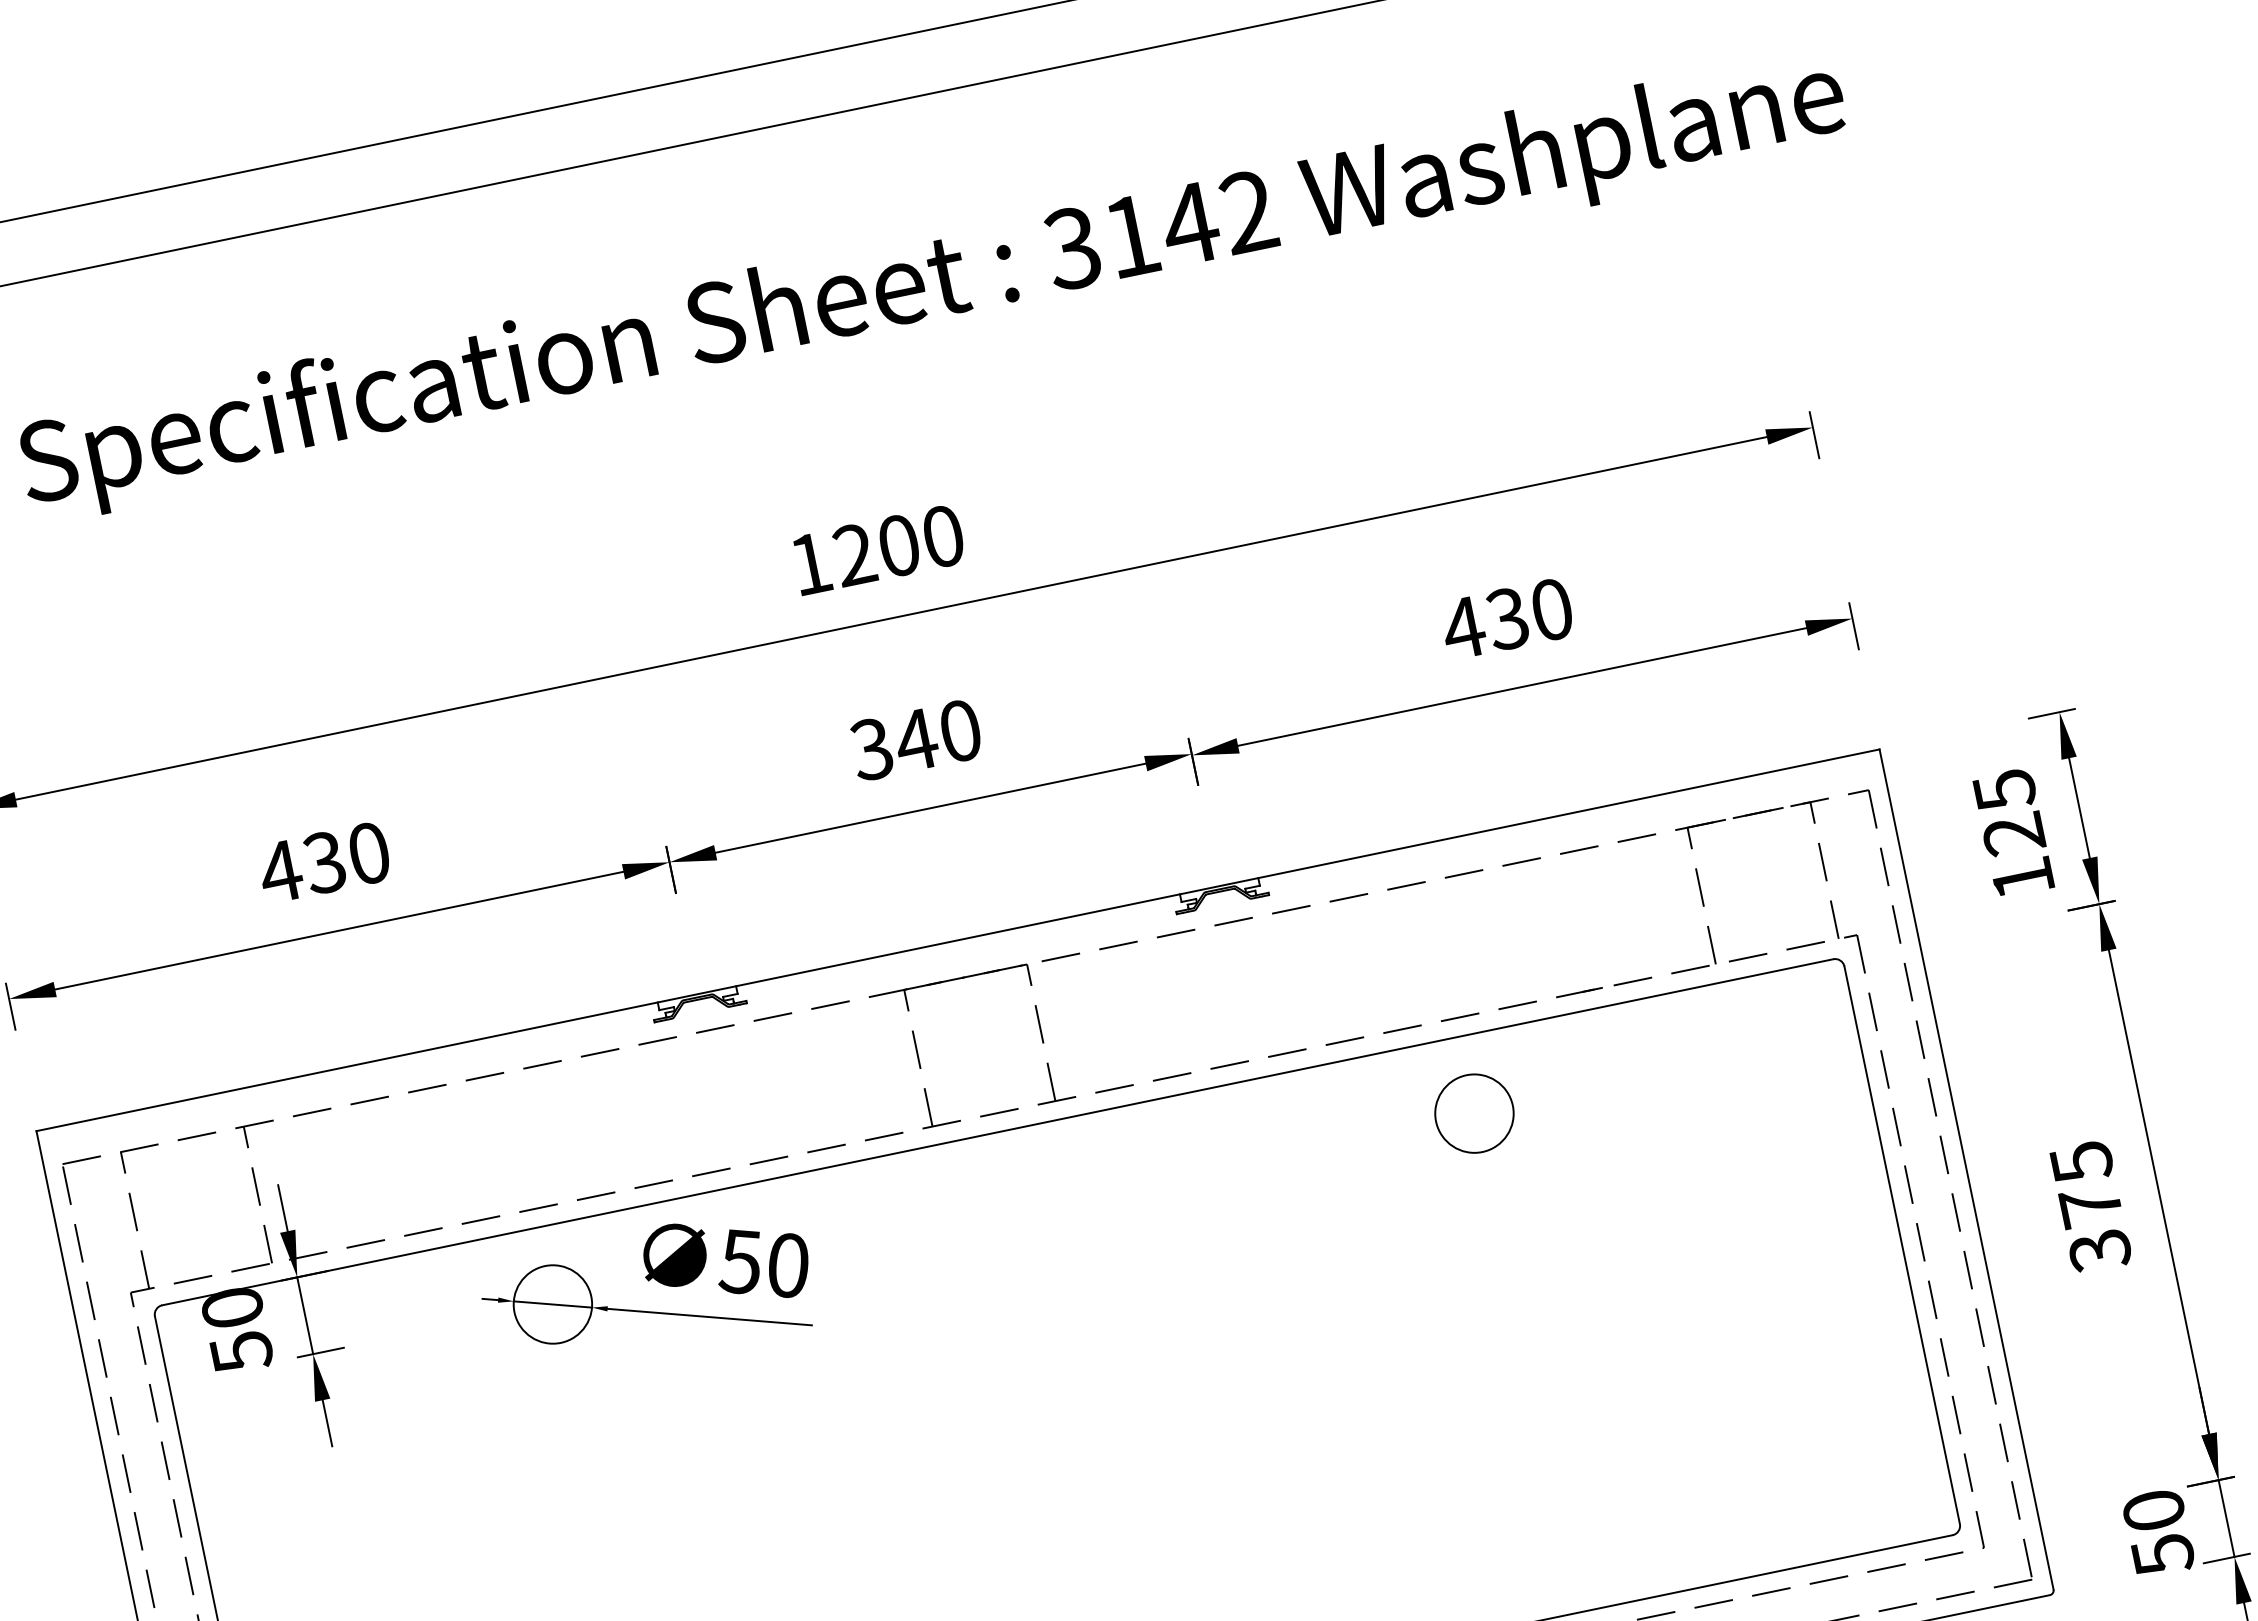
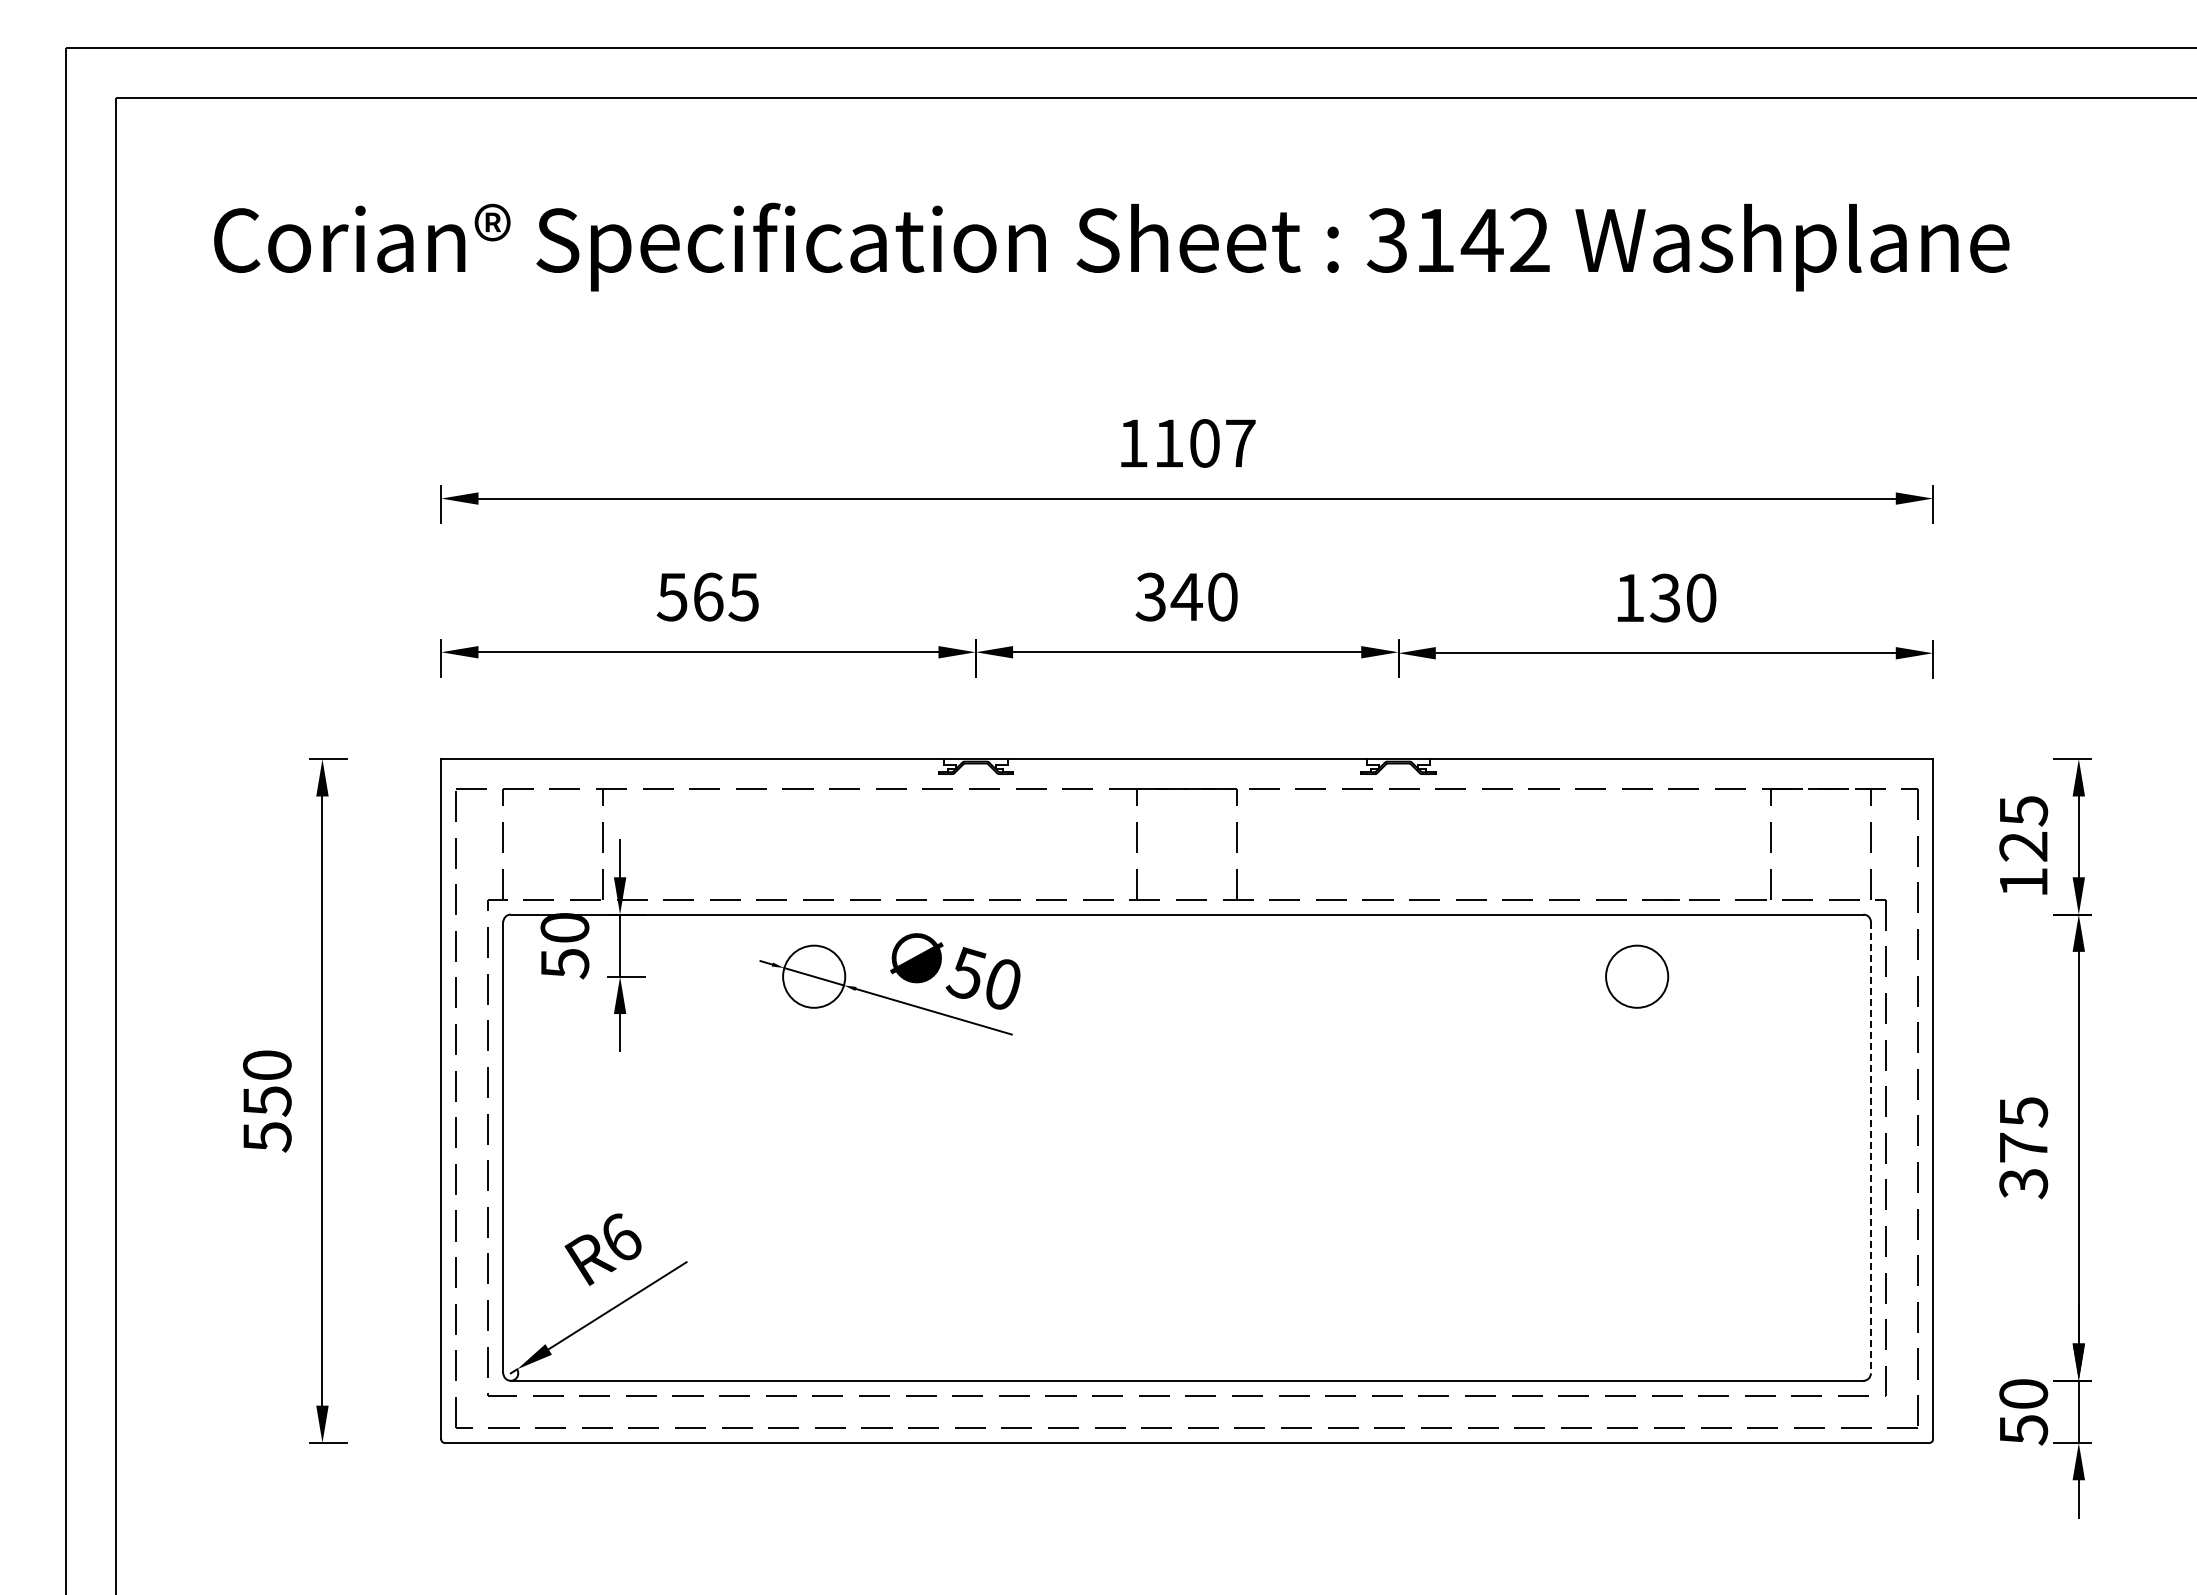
text: (898, 545) -> (1204, 443), 1200 -> 1107
text: (1463, 627) -> (1629, 597), 430 -> 130
text: (323, 862) -> (707, 596), 430 -> 565
circle: (1474, 1113) -> (1637, 976), moved
line: (1901, 1245) -> (1870, 1147), solid -> dashed

